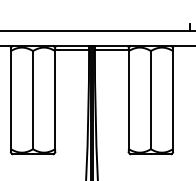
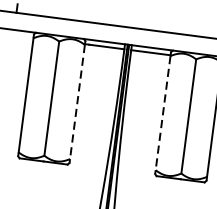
line: (55, 100) -> (77, 102), solid -> dashed
line: (128, 100) -> (162, 113), solid -> dashed

